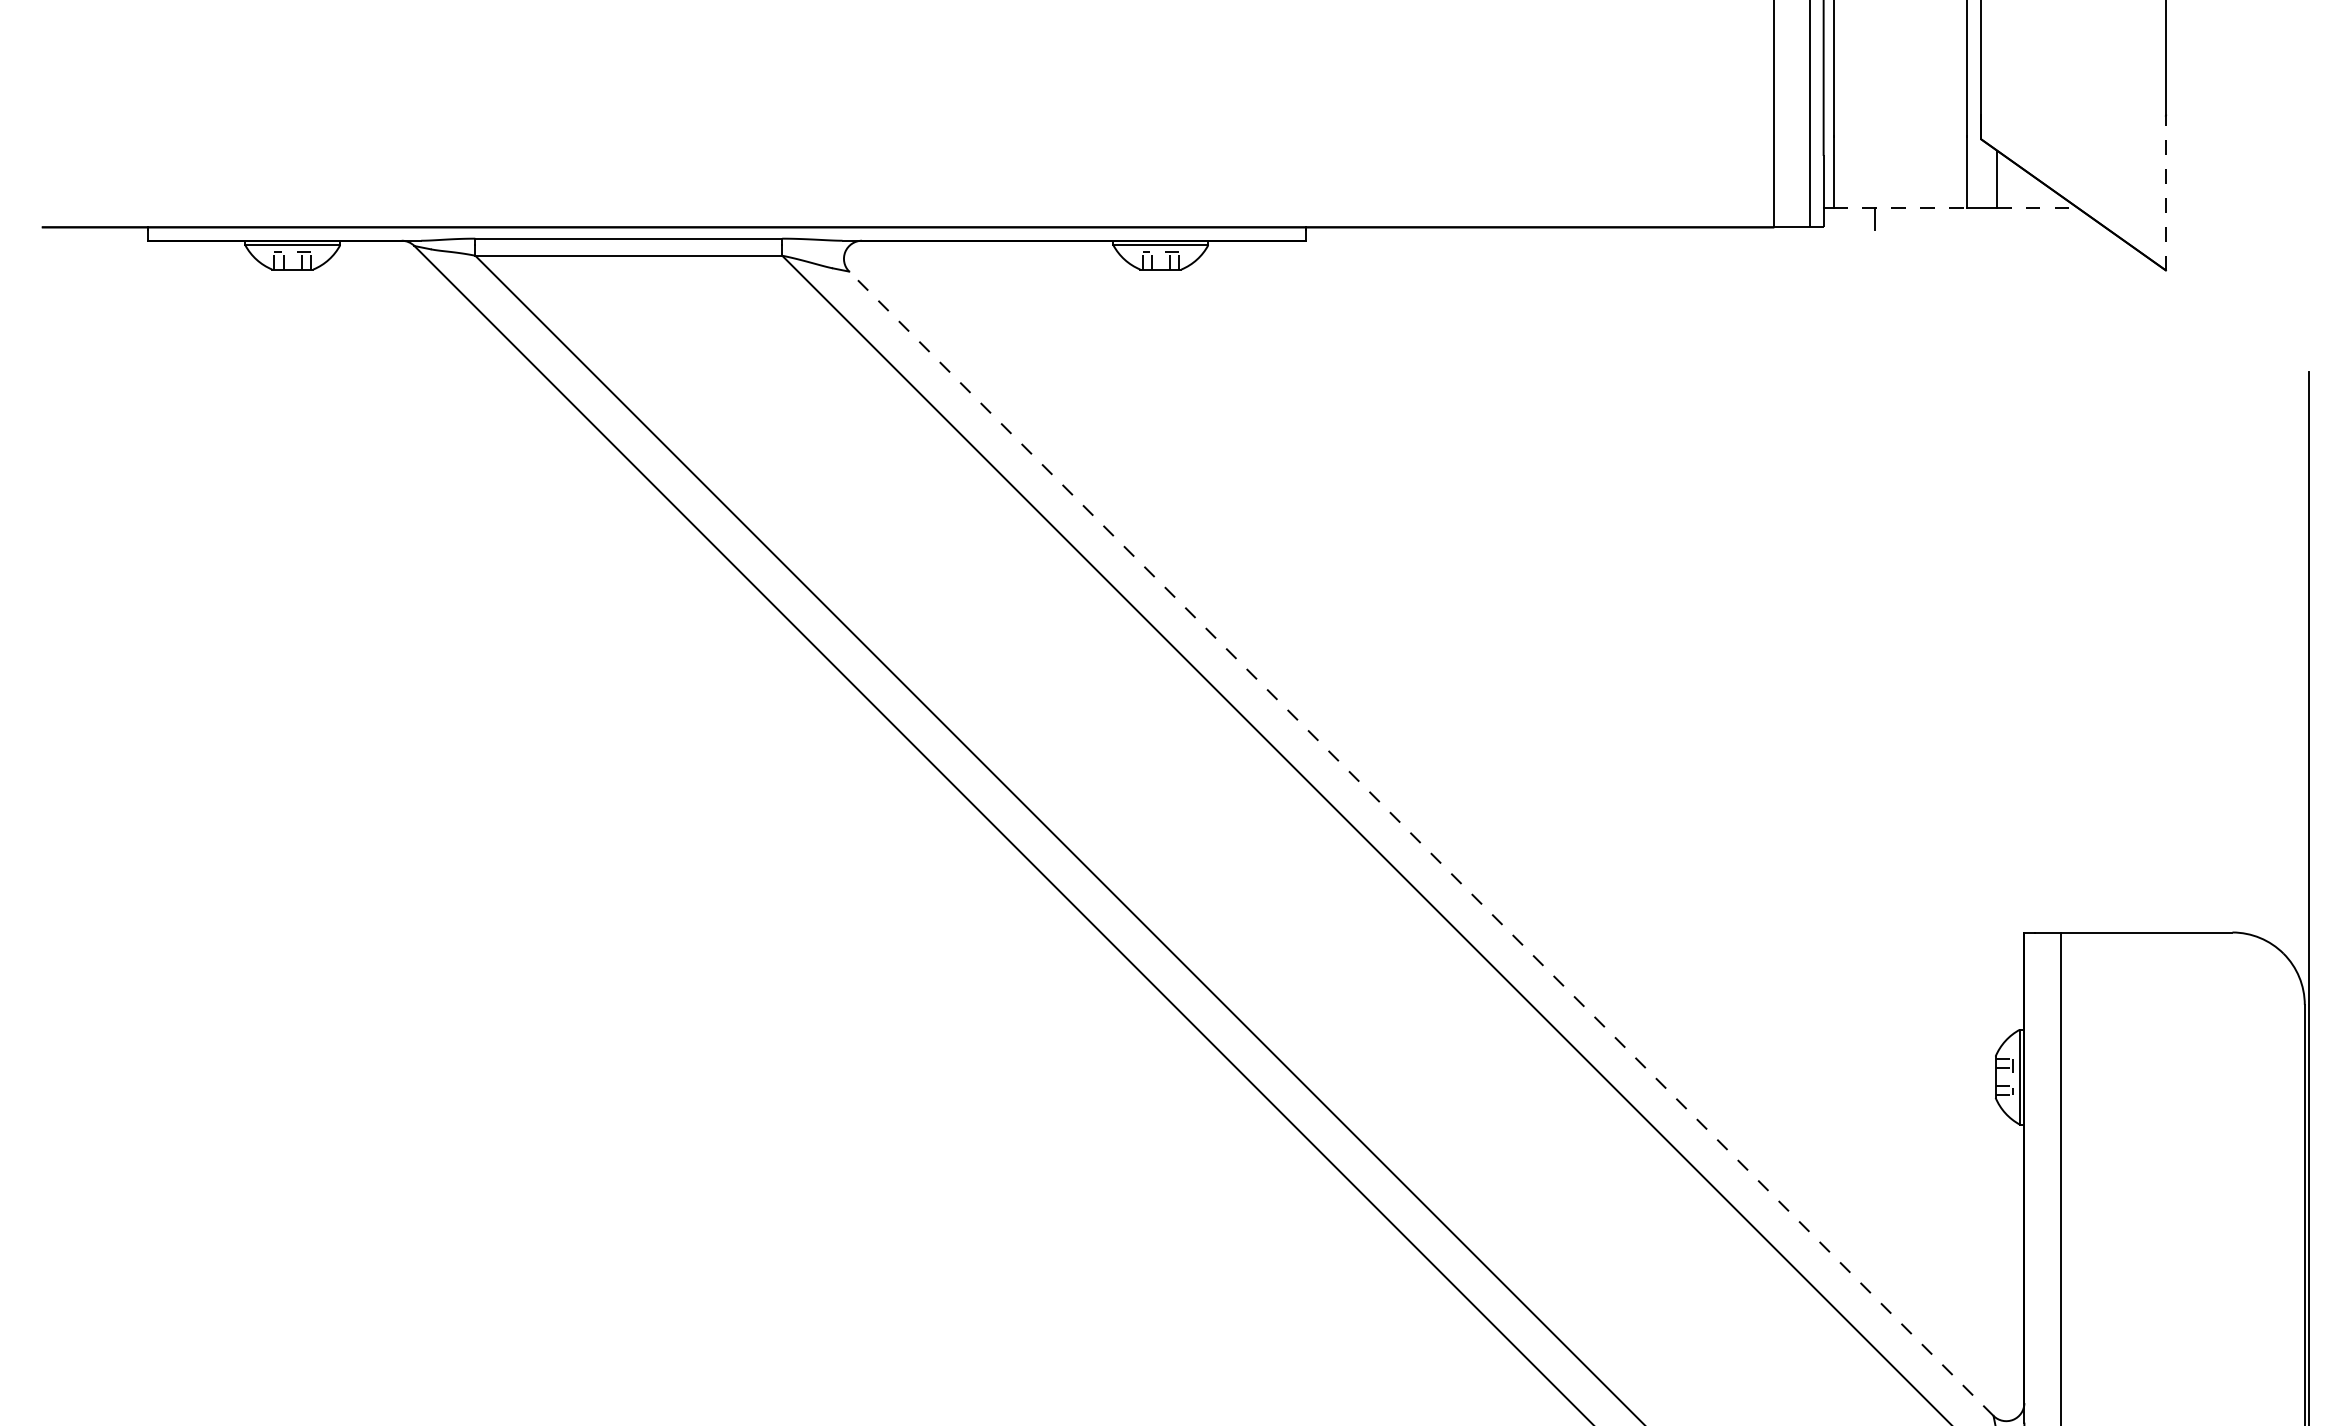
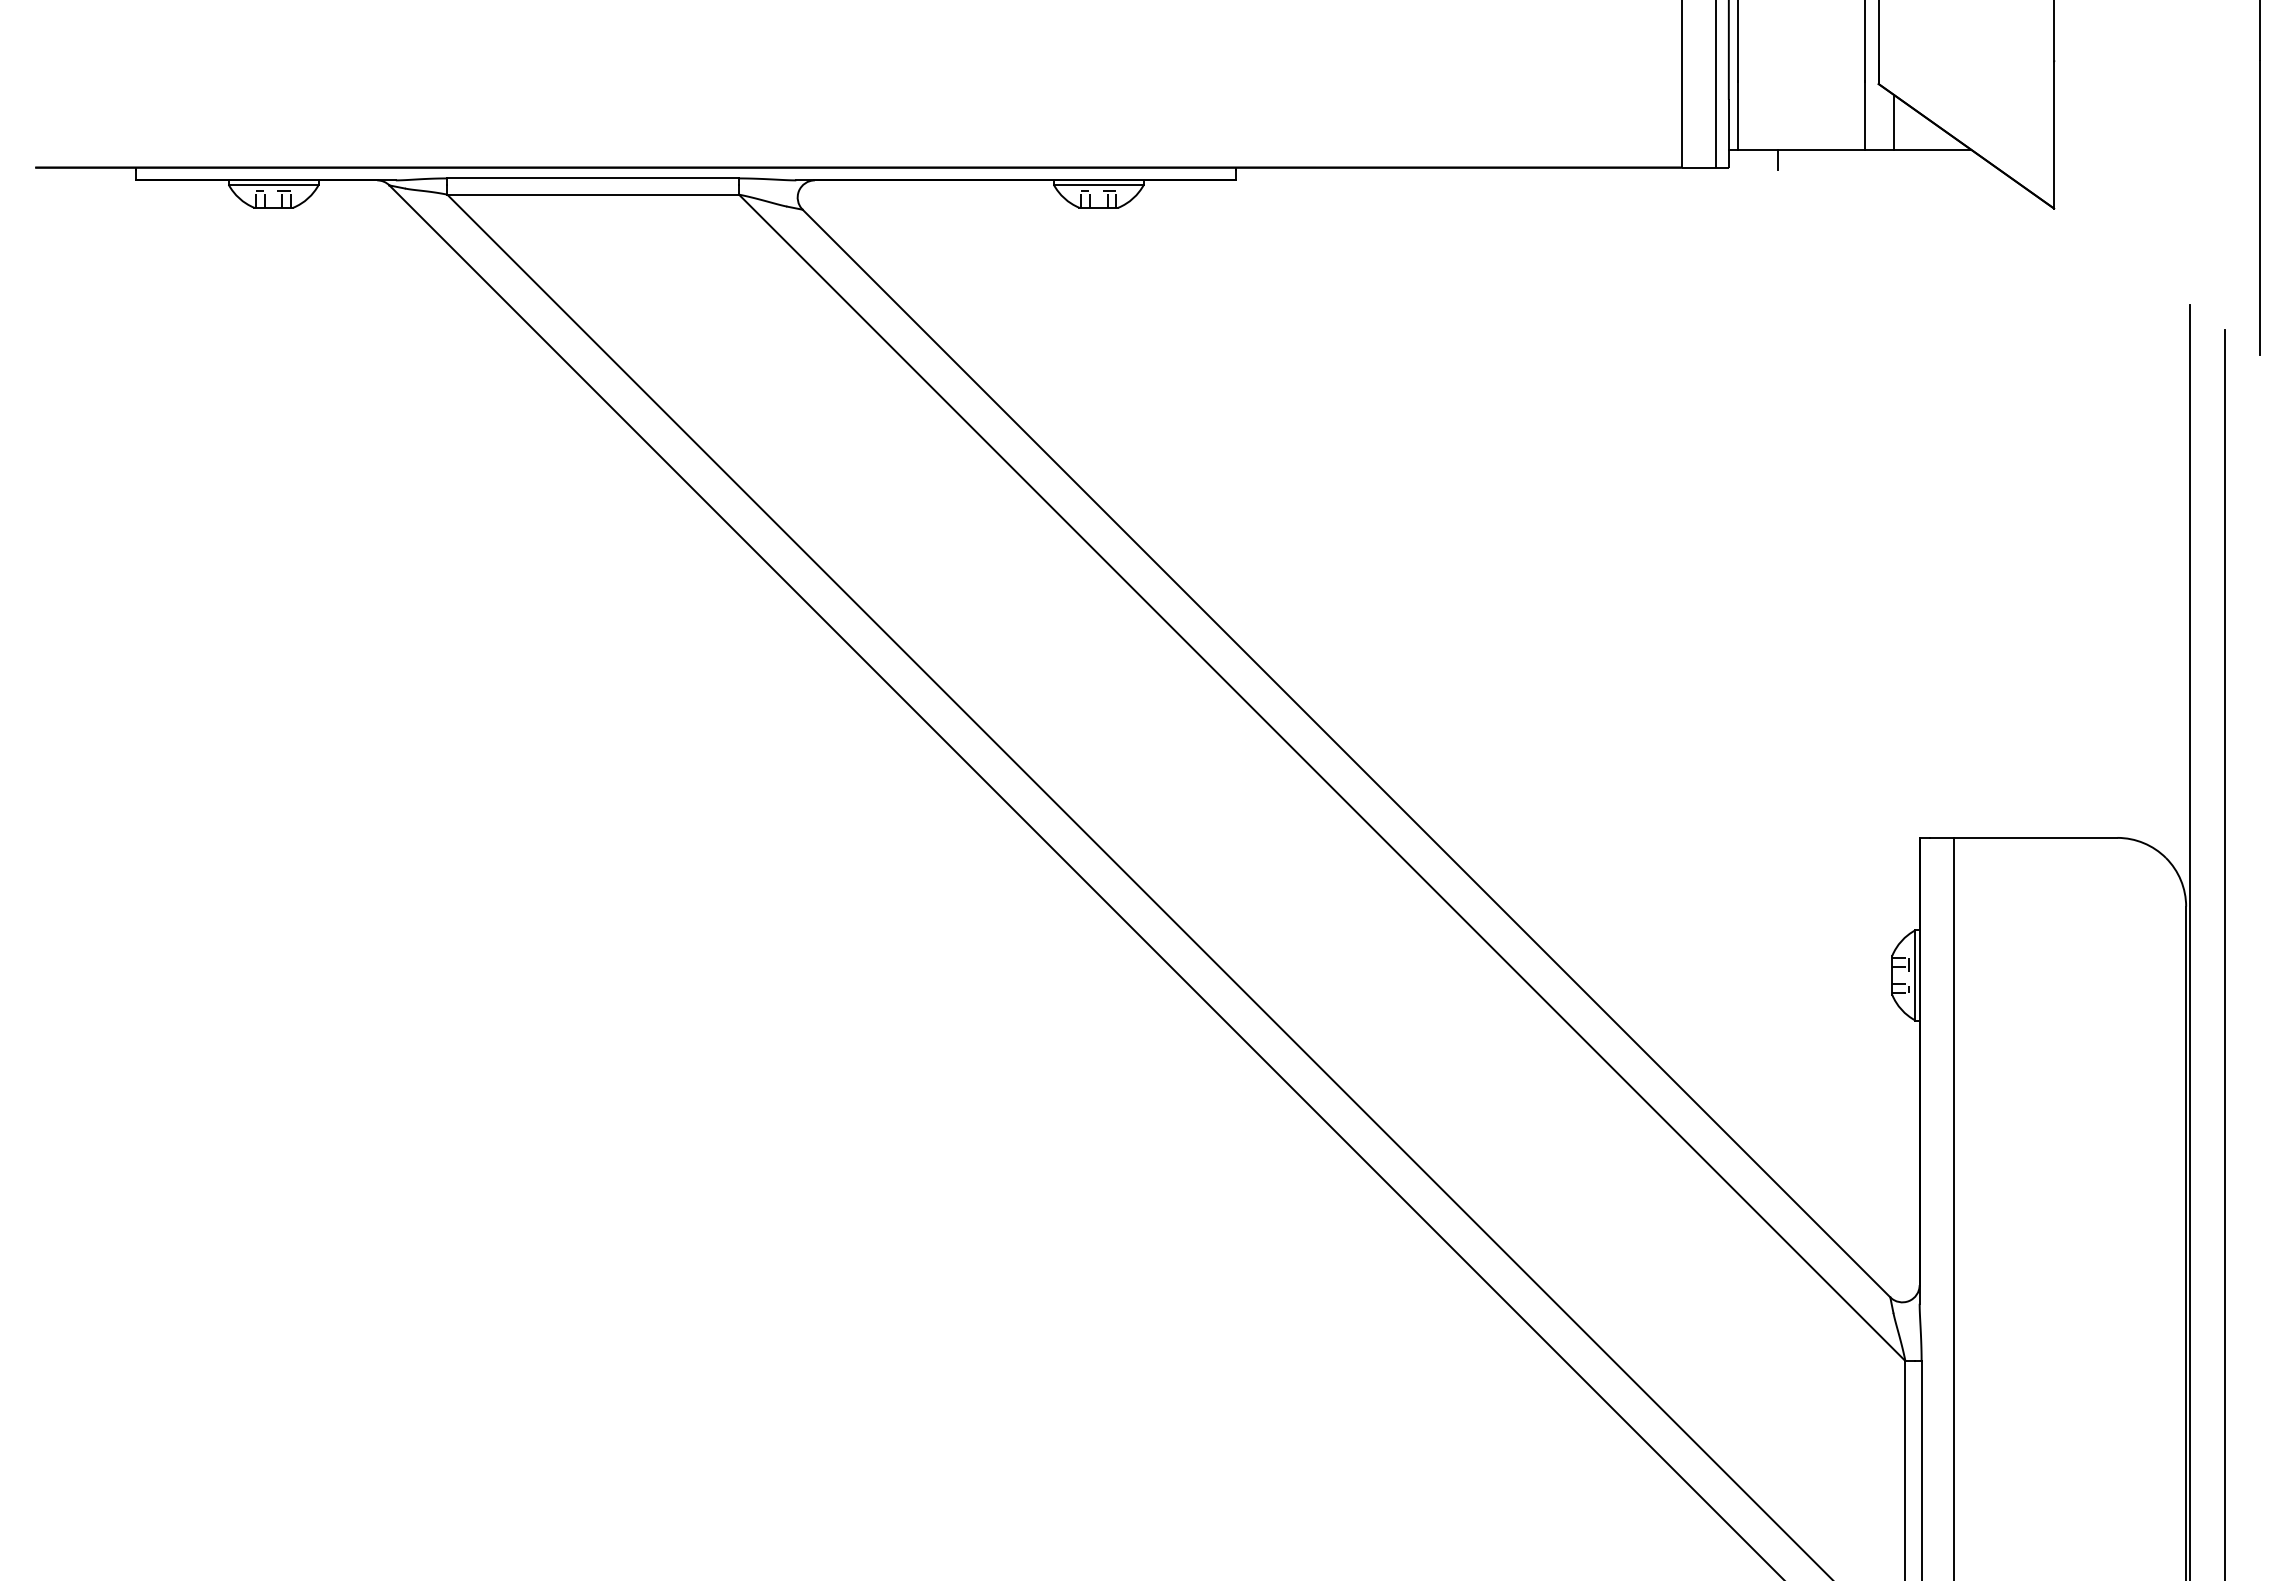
line: (2166, 193) -> (2054, 135), dashed -> solid
line: (1900, 208) -> (1801, 149), dashed -> solid
line: (2037, 208) -> (1932, 149), dashed -> solid
line: (1421, 843) -> (1346, 753), dashed -> solid

